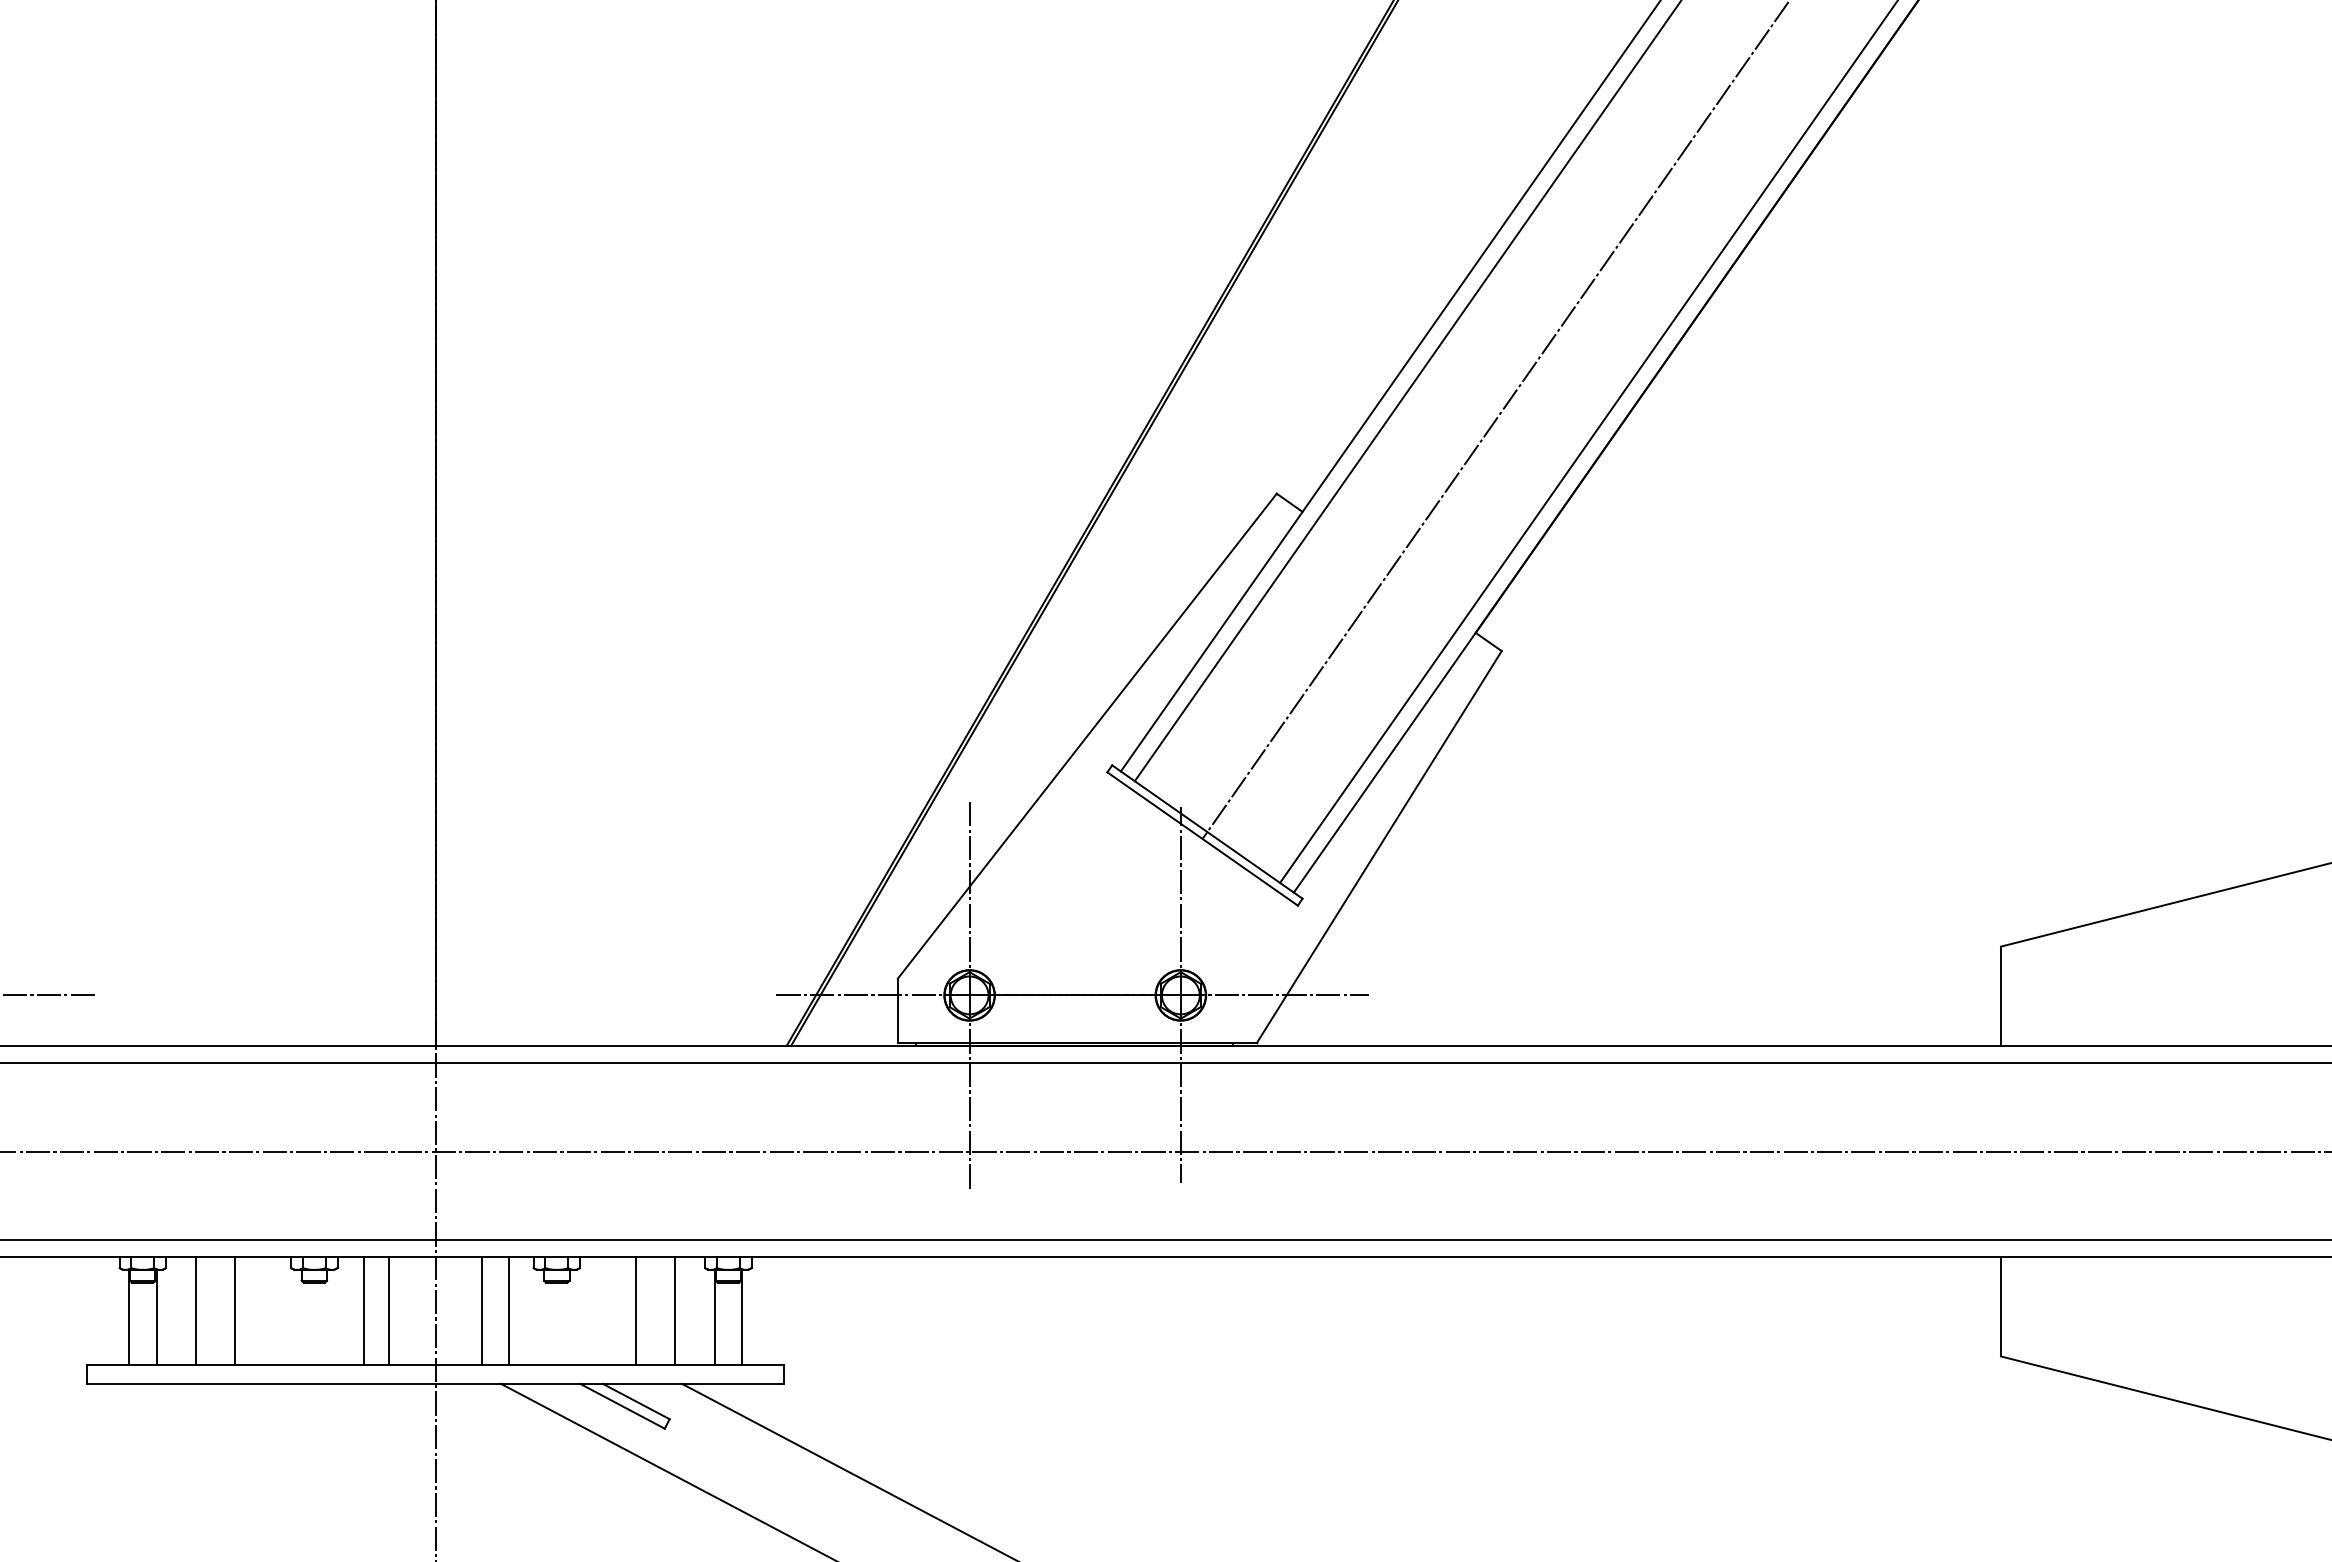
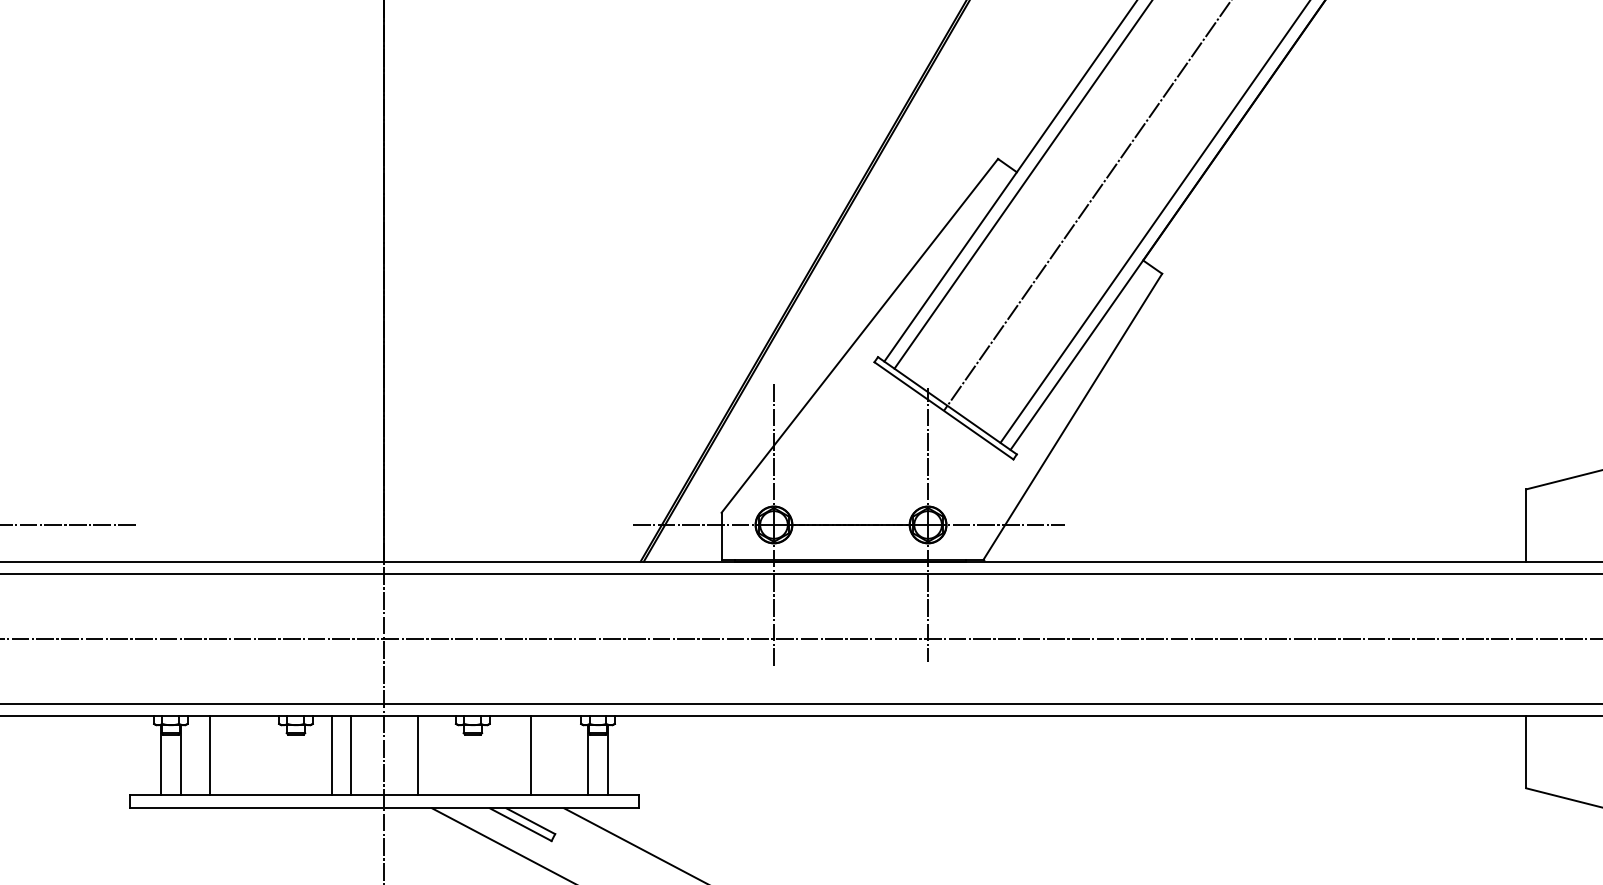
line: (234, 1310) -> (237, 754), removed
line: (508, 1310) -> (437, 754), removed
line: (675, 1310) -> (559, 754), removed

